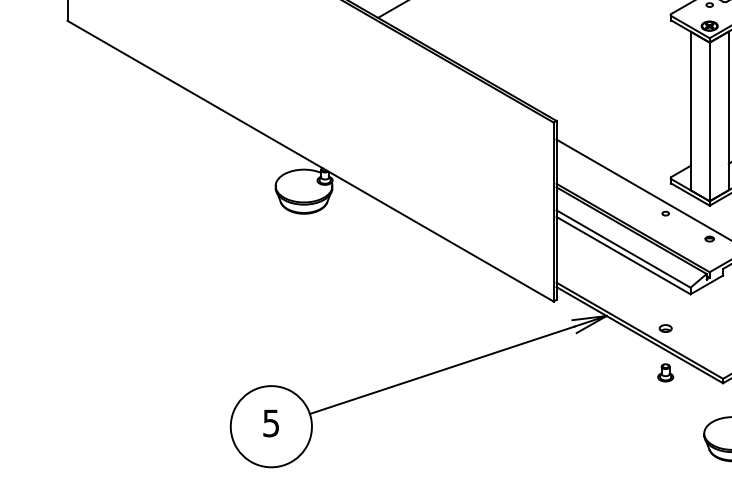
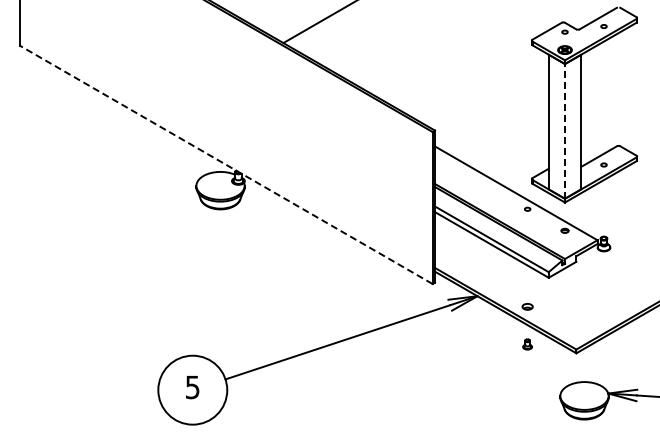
line: (710, 120) -> (565, 130), solid -> dashed
line: (309, 160) -> (225, 164), solid -> dashed
part: (665, 372) -> (527, 344), size x0.7

